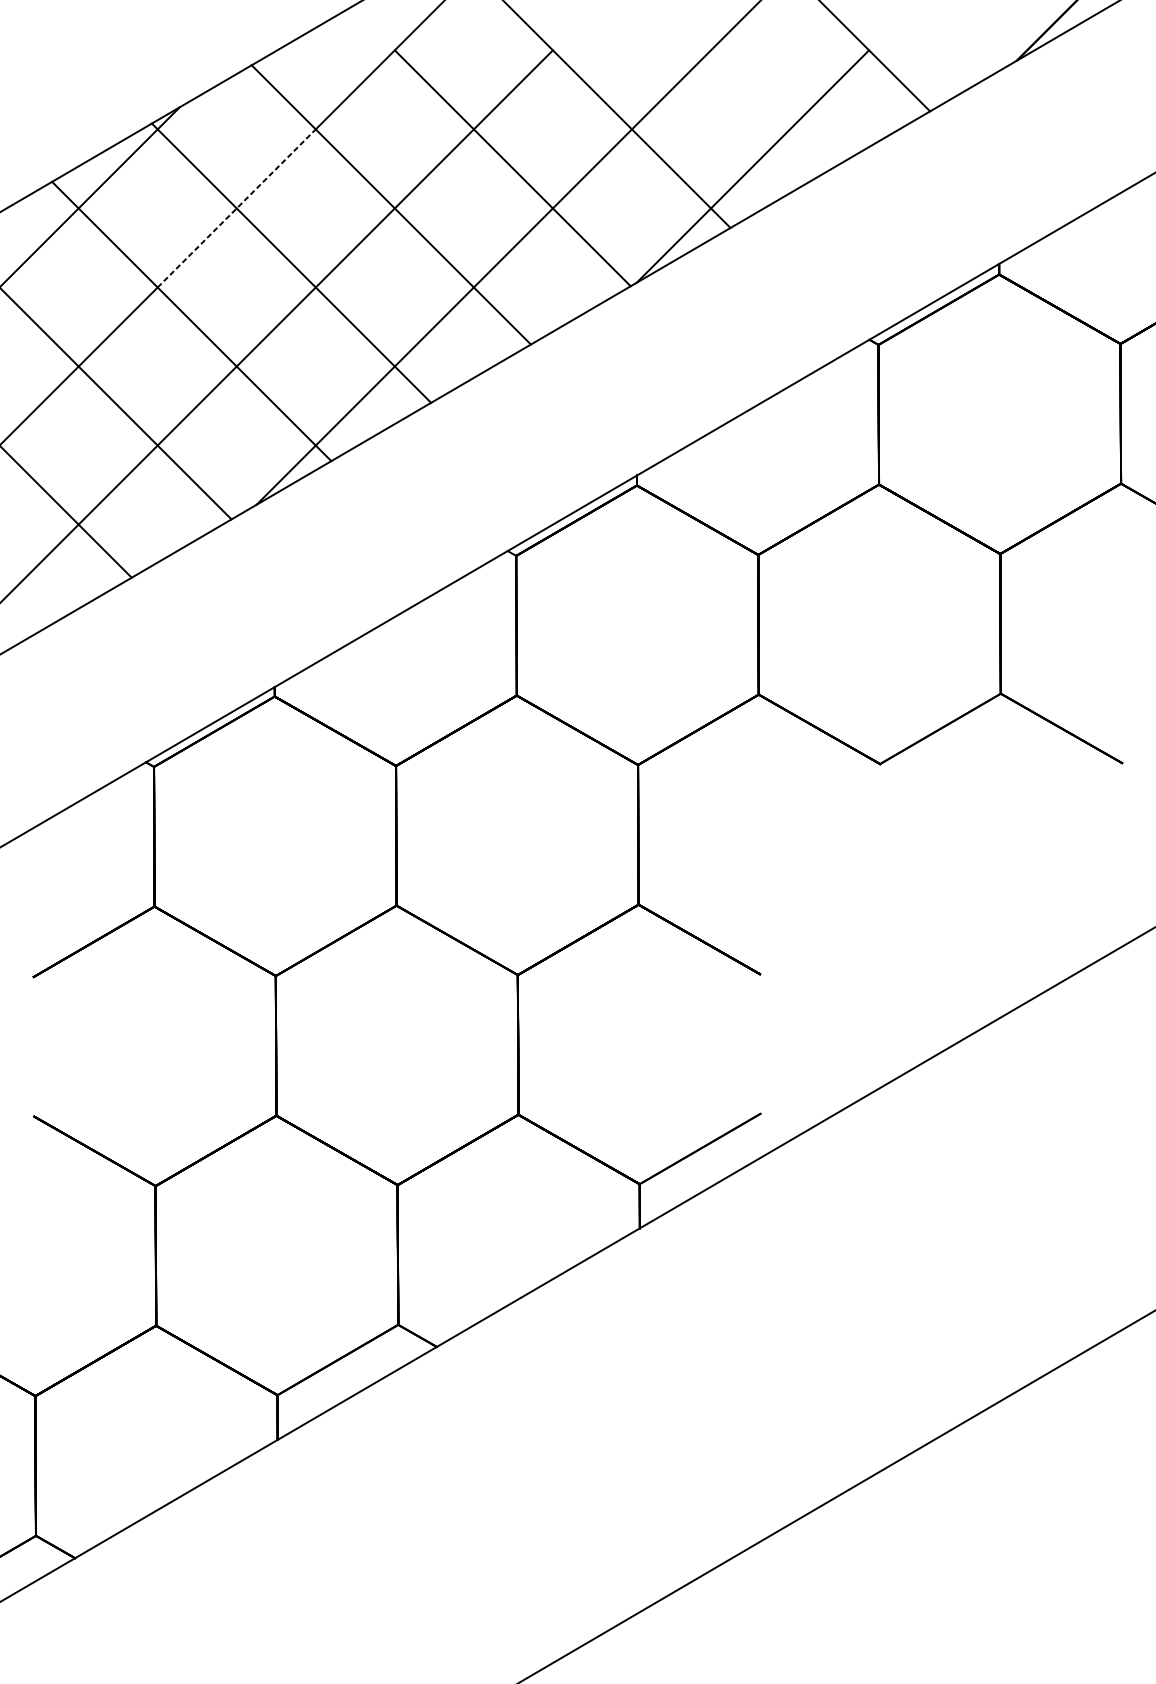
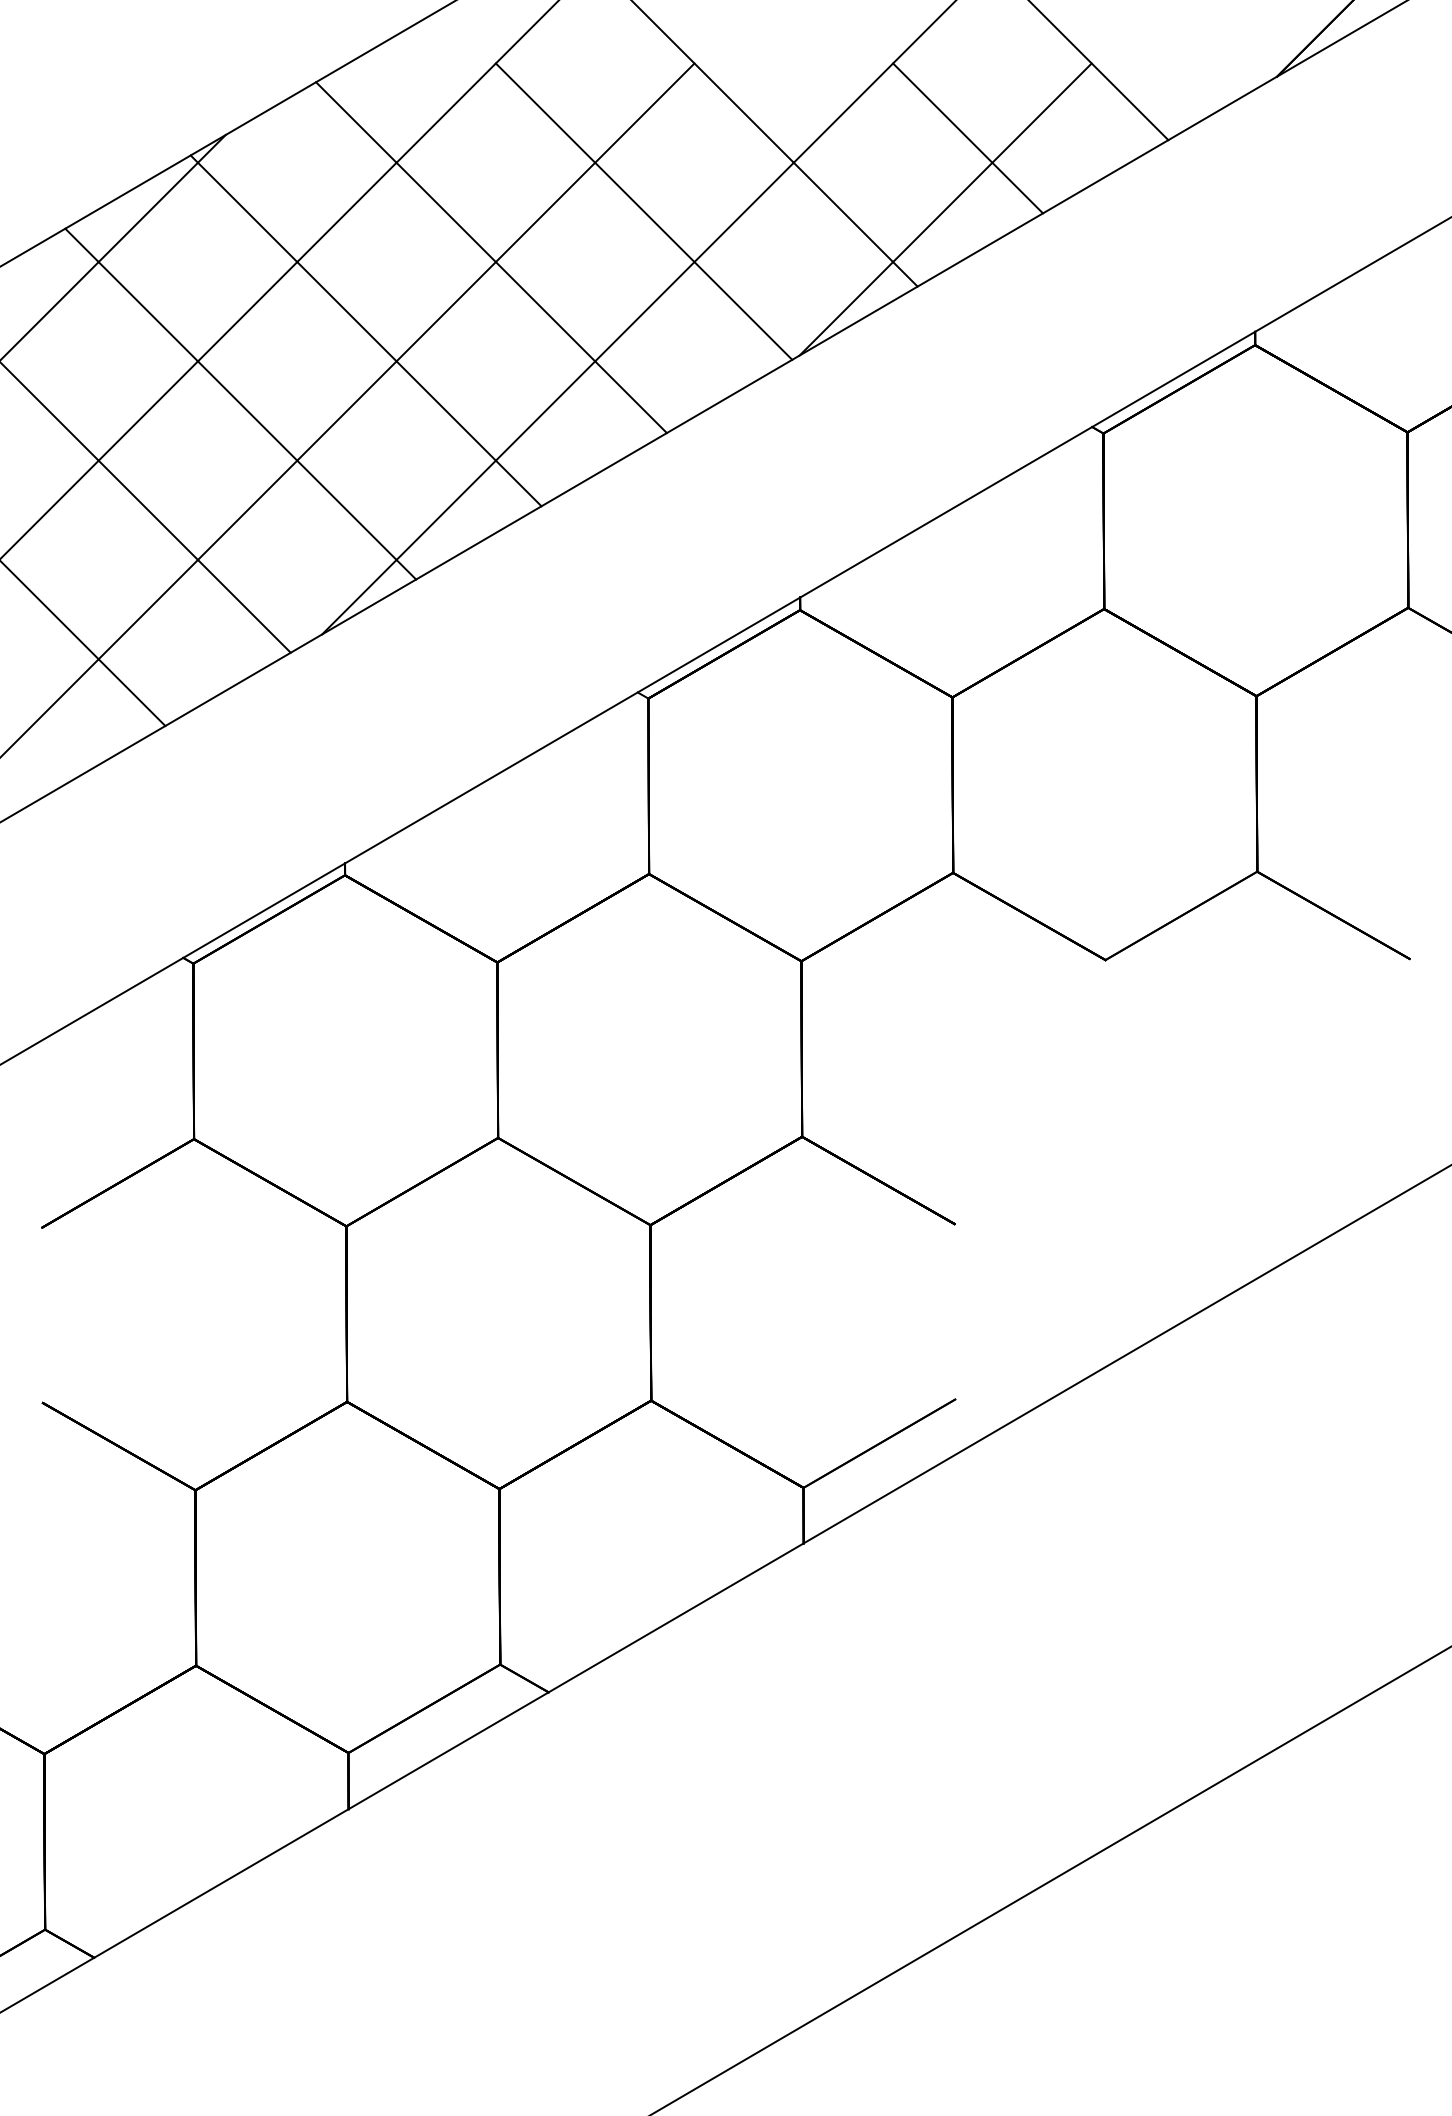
line: (771, 110) -> (968, 138), added
line: (236, 207) -> (297, 261), dashed -> solid

